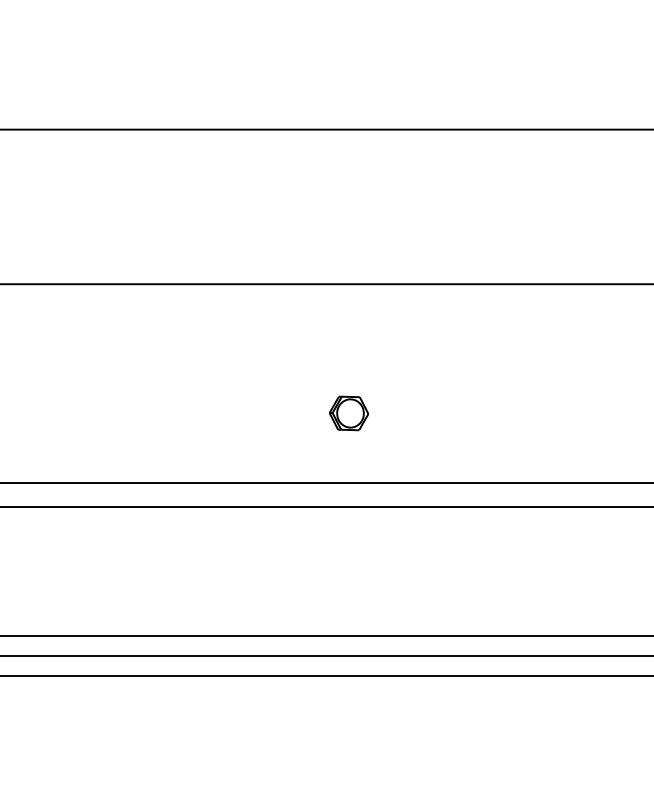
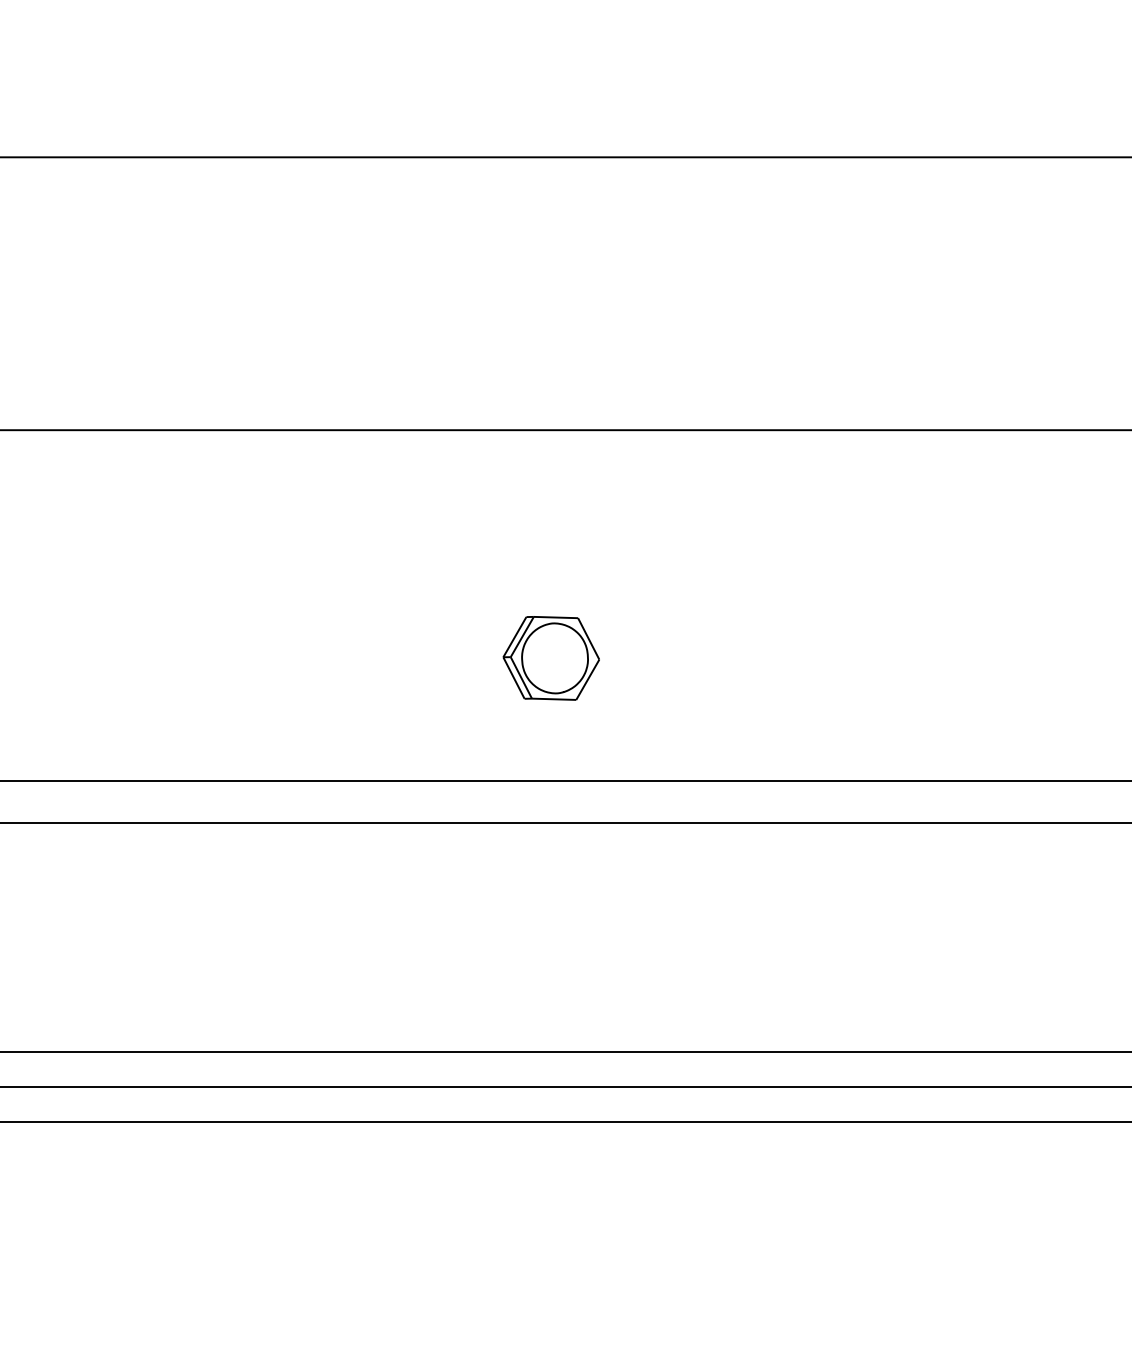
part: (348, 413) -> (550, 658), size x1.4

